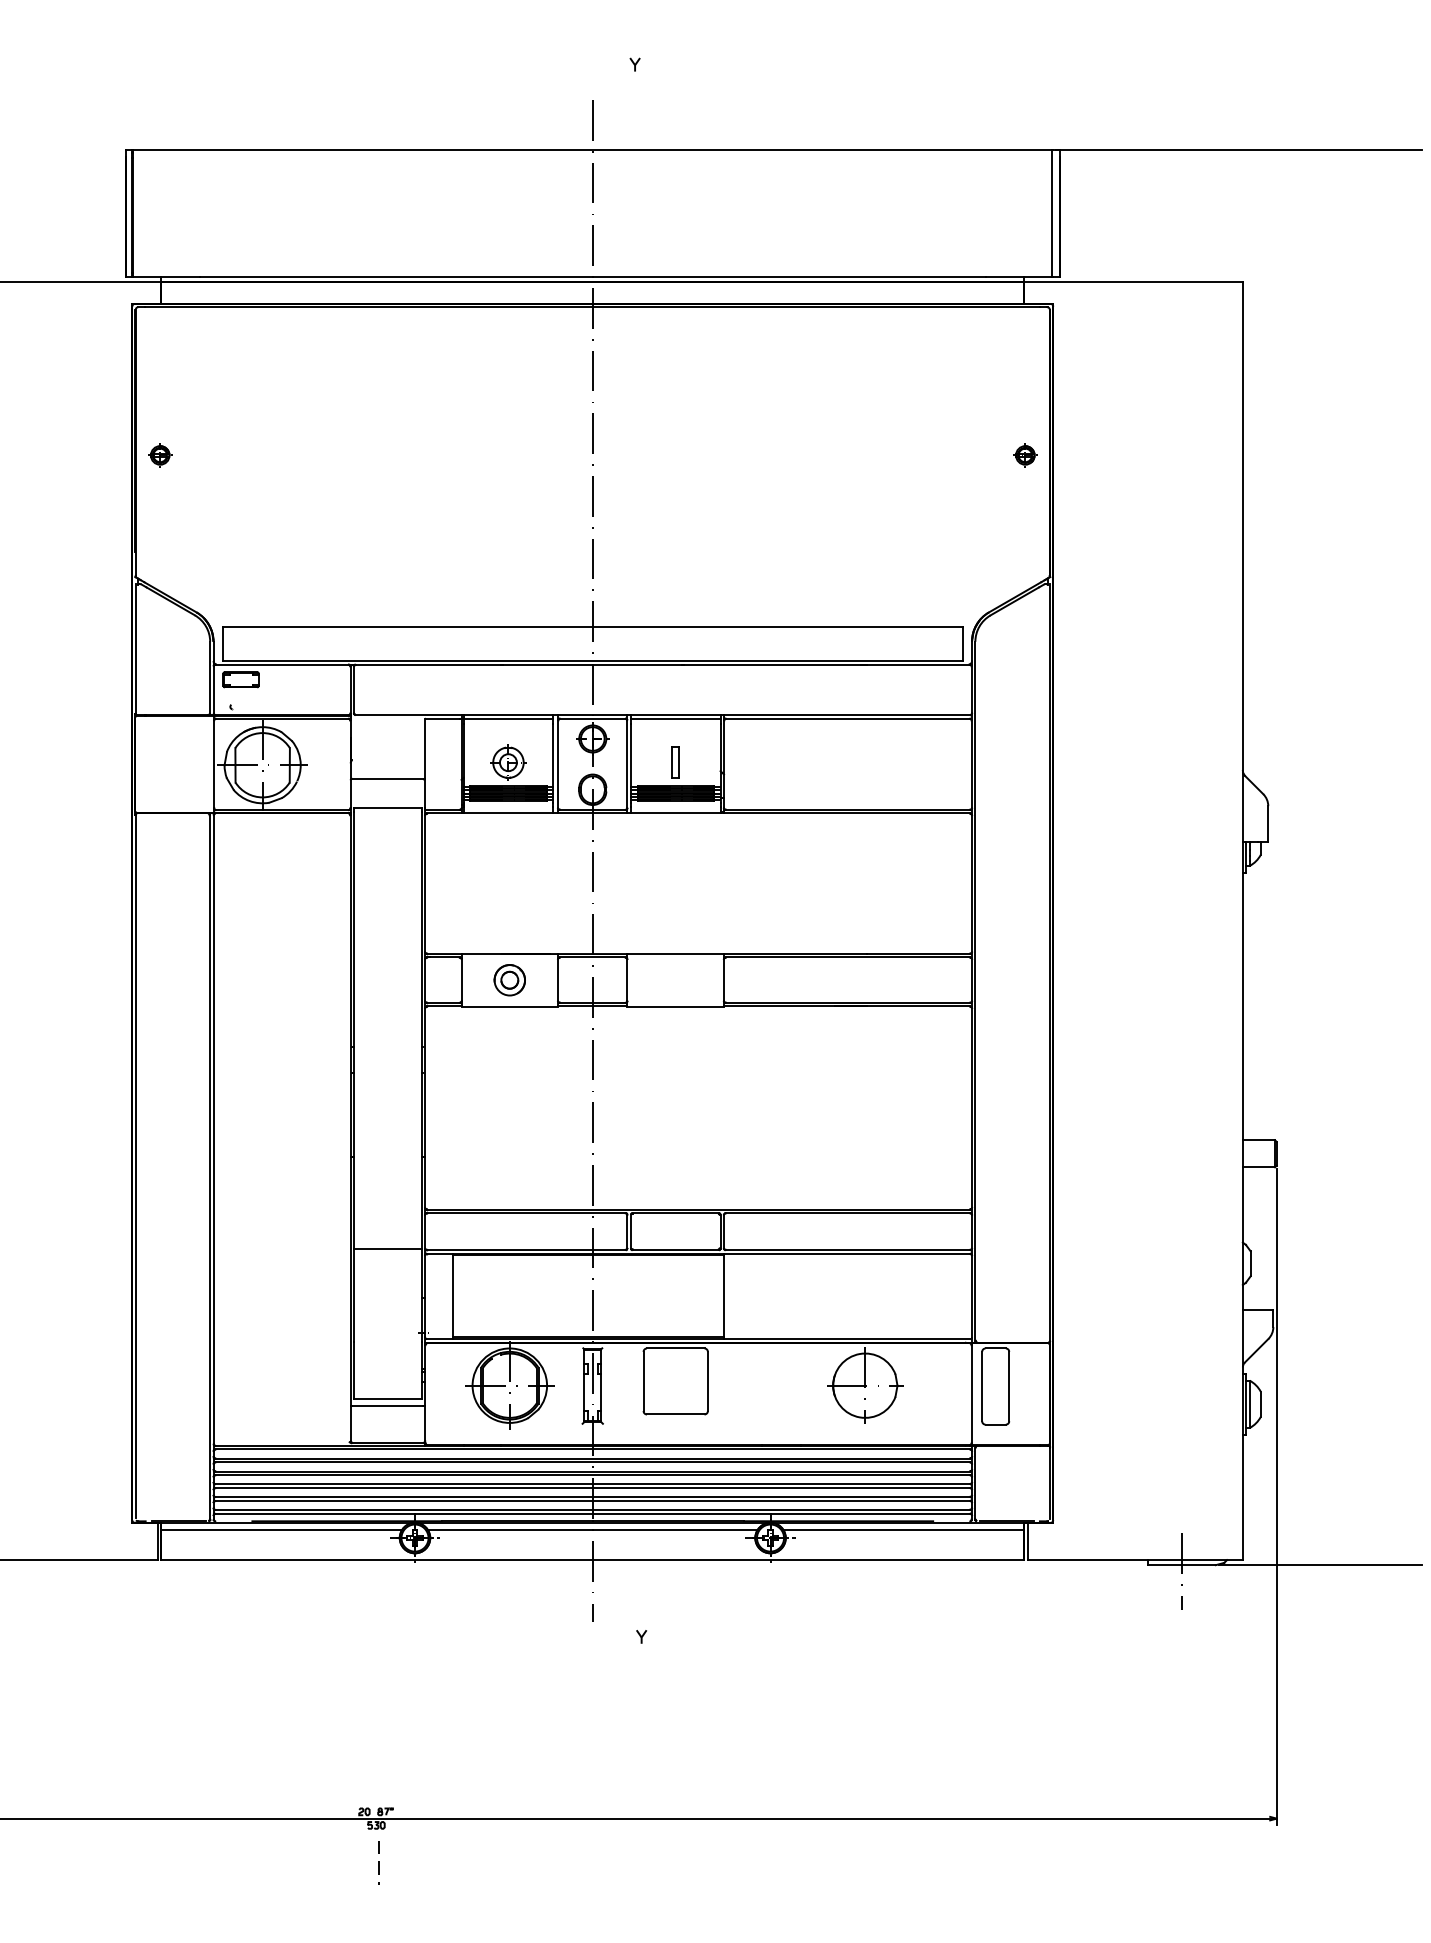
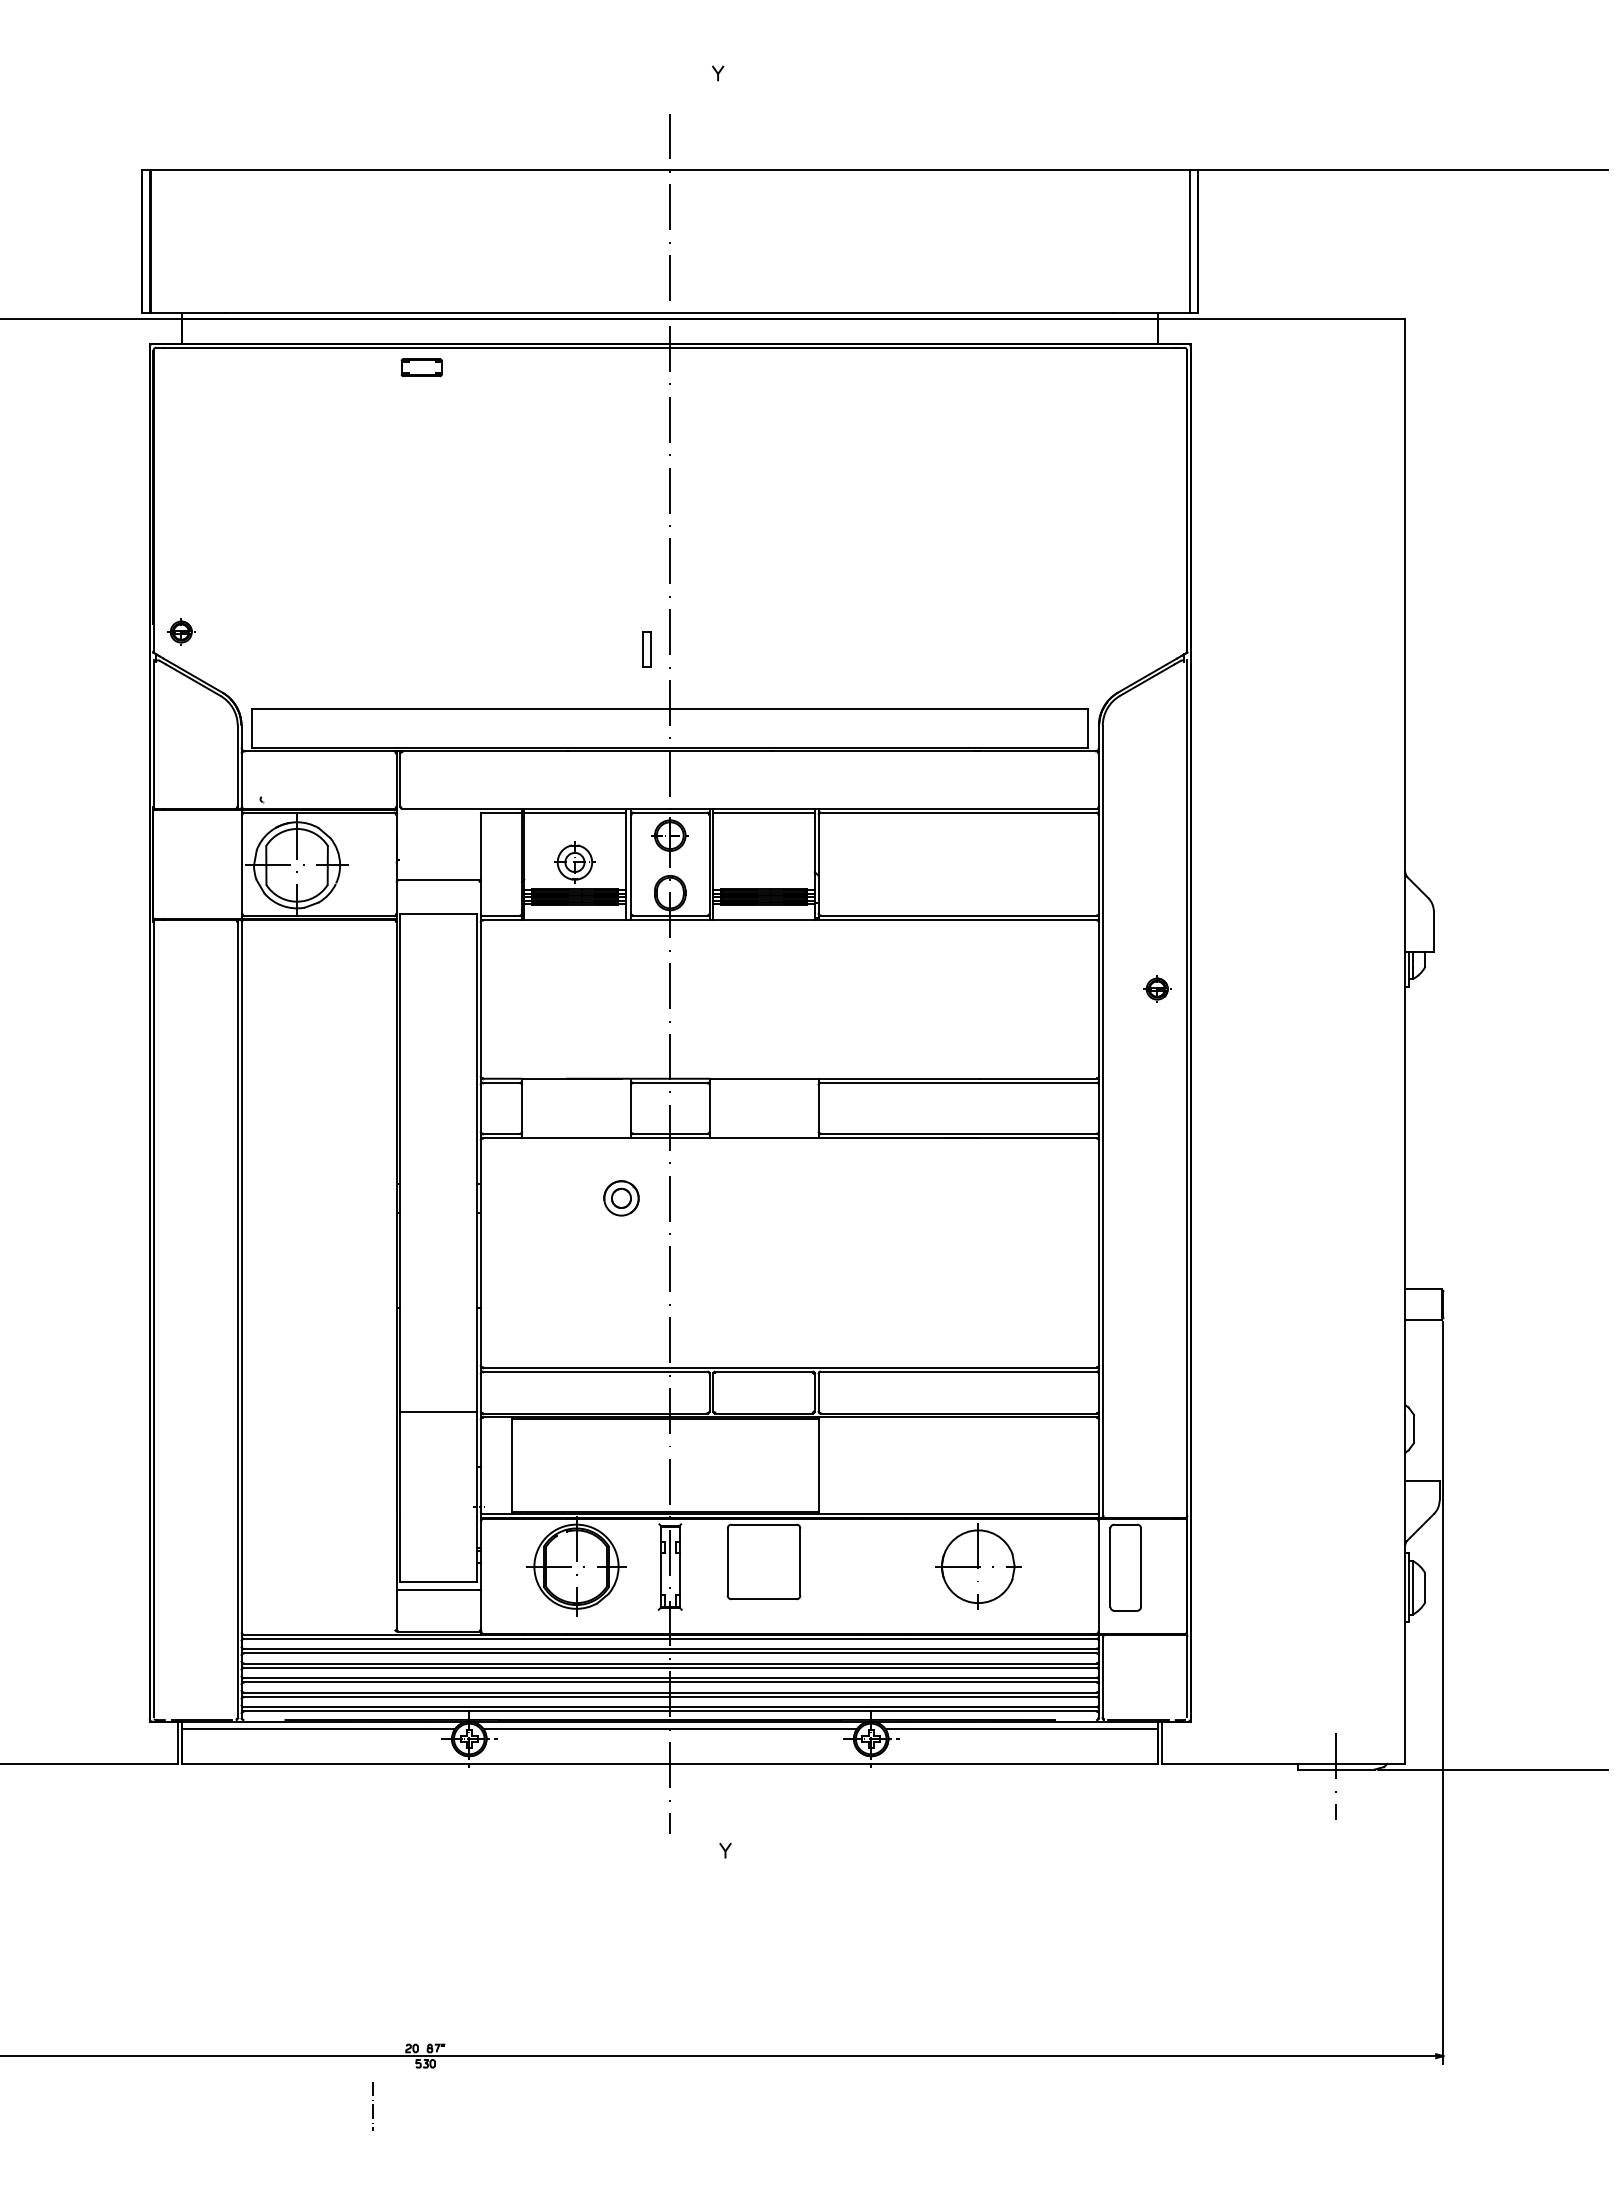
part: (160, 454) -> (181, 631), moved
part: (1025, 454) -> (1157, 988), moved
part: (240, 679) -> (421, 367), moved
part: (675, 762) -> (646, 649), moved
part: (509, 980) -> (621, 1198), moved
line: (378, 1863) -> (372, 2106), moved

